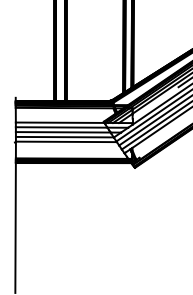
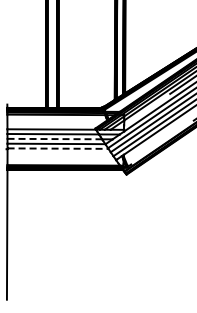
line: (63, 132) -> (55, 139), solid -> dashed
line: (66, 141) -> (58, 148), solid -> dashed

